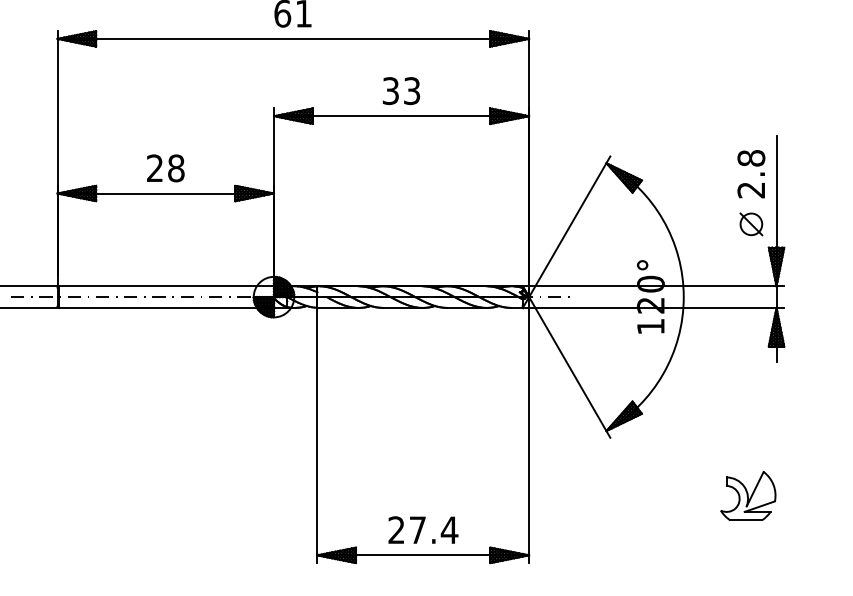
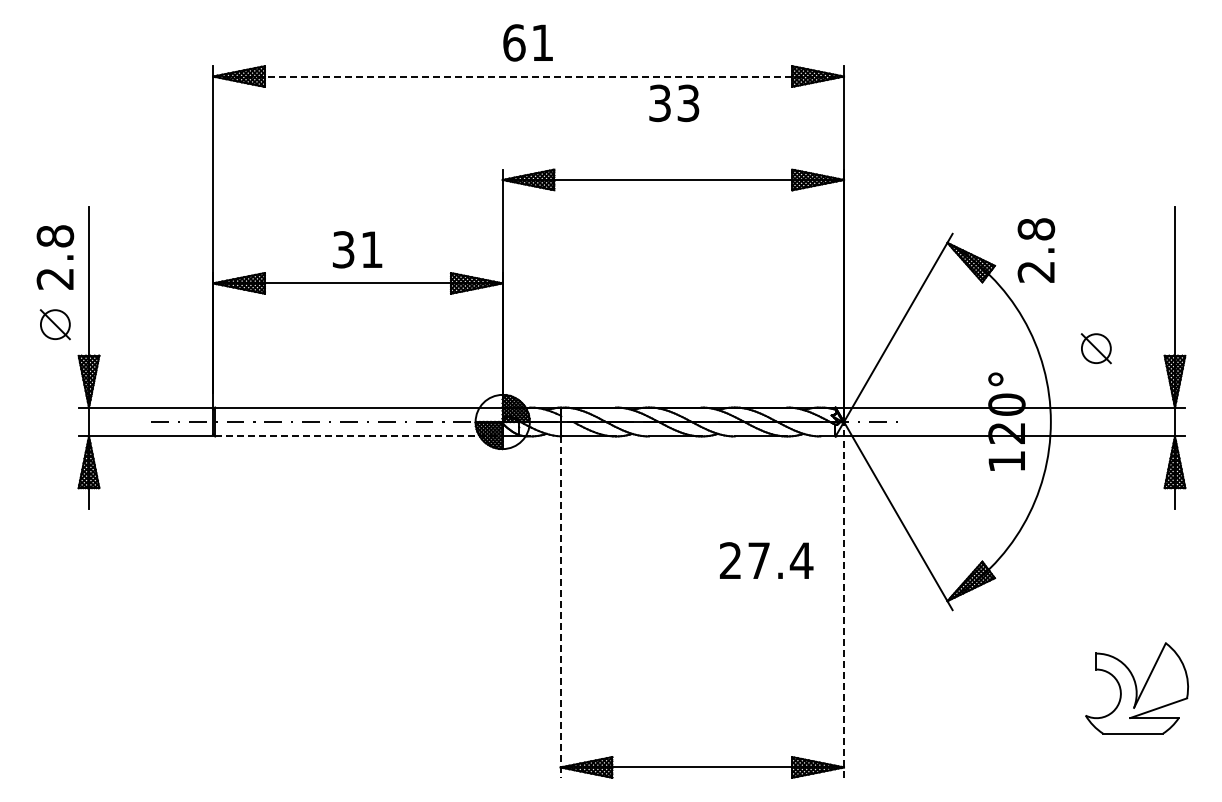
line: (294, 38) -> (529, 76), solid -> dashed
text: (401, 91) -> (674, 103), moved
text: (165, 168) -> (357, 249), 28 -> 31
text: (751, 174) -> (1036, 250), moved
part: (750, 224) -> (1095, 348), moved
line: (166, 307) -> (358, 436), solid -> dashed
line: (529, 429) -> (844, 599), solid -> dashed
line: (317, 435) -> (560, 607), solid -> dashed
part: (748, 495) -> (1137, 687), size x1.4
text: (423, 529) -> (766, 560), moved

